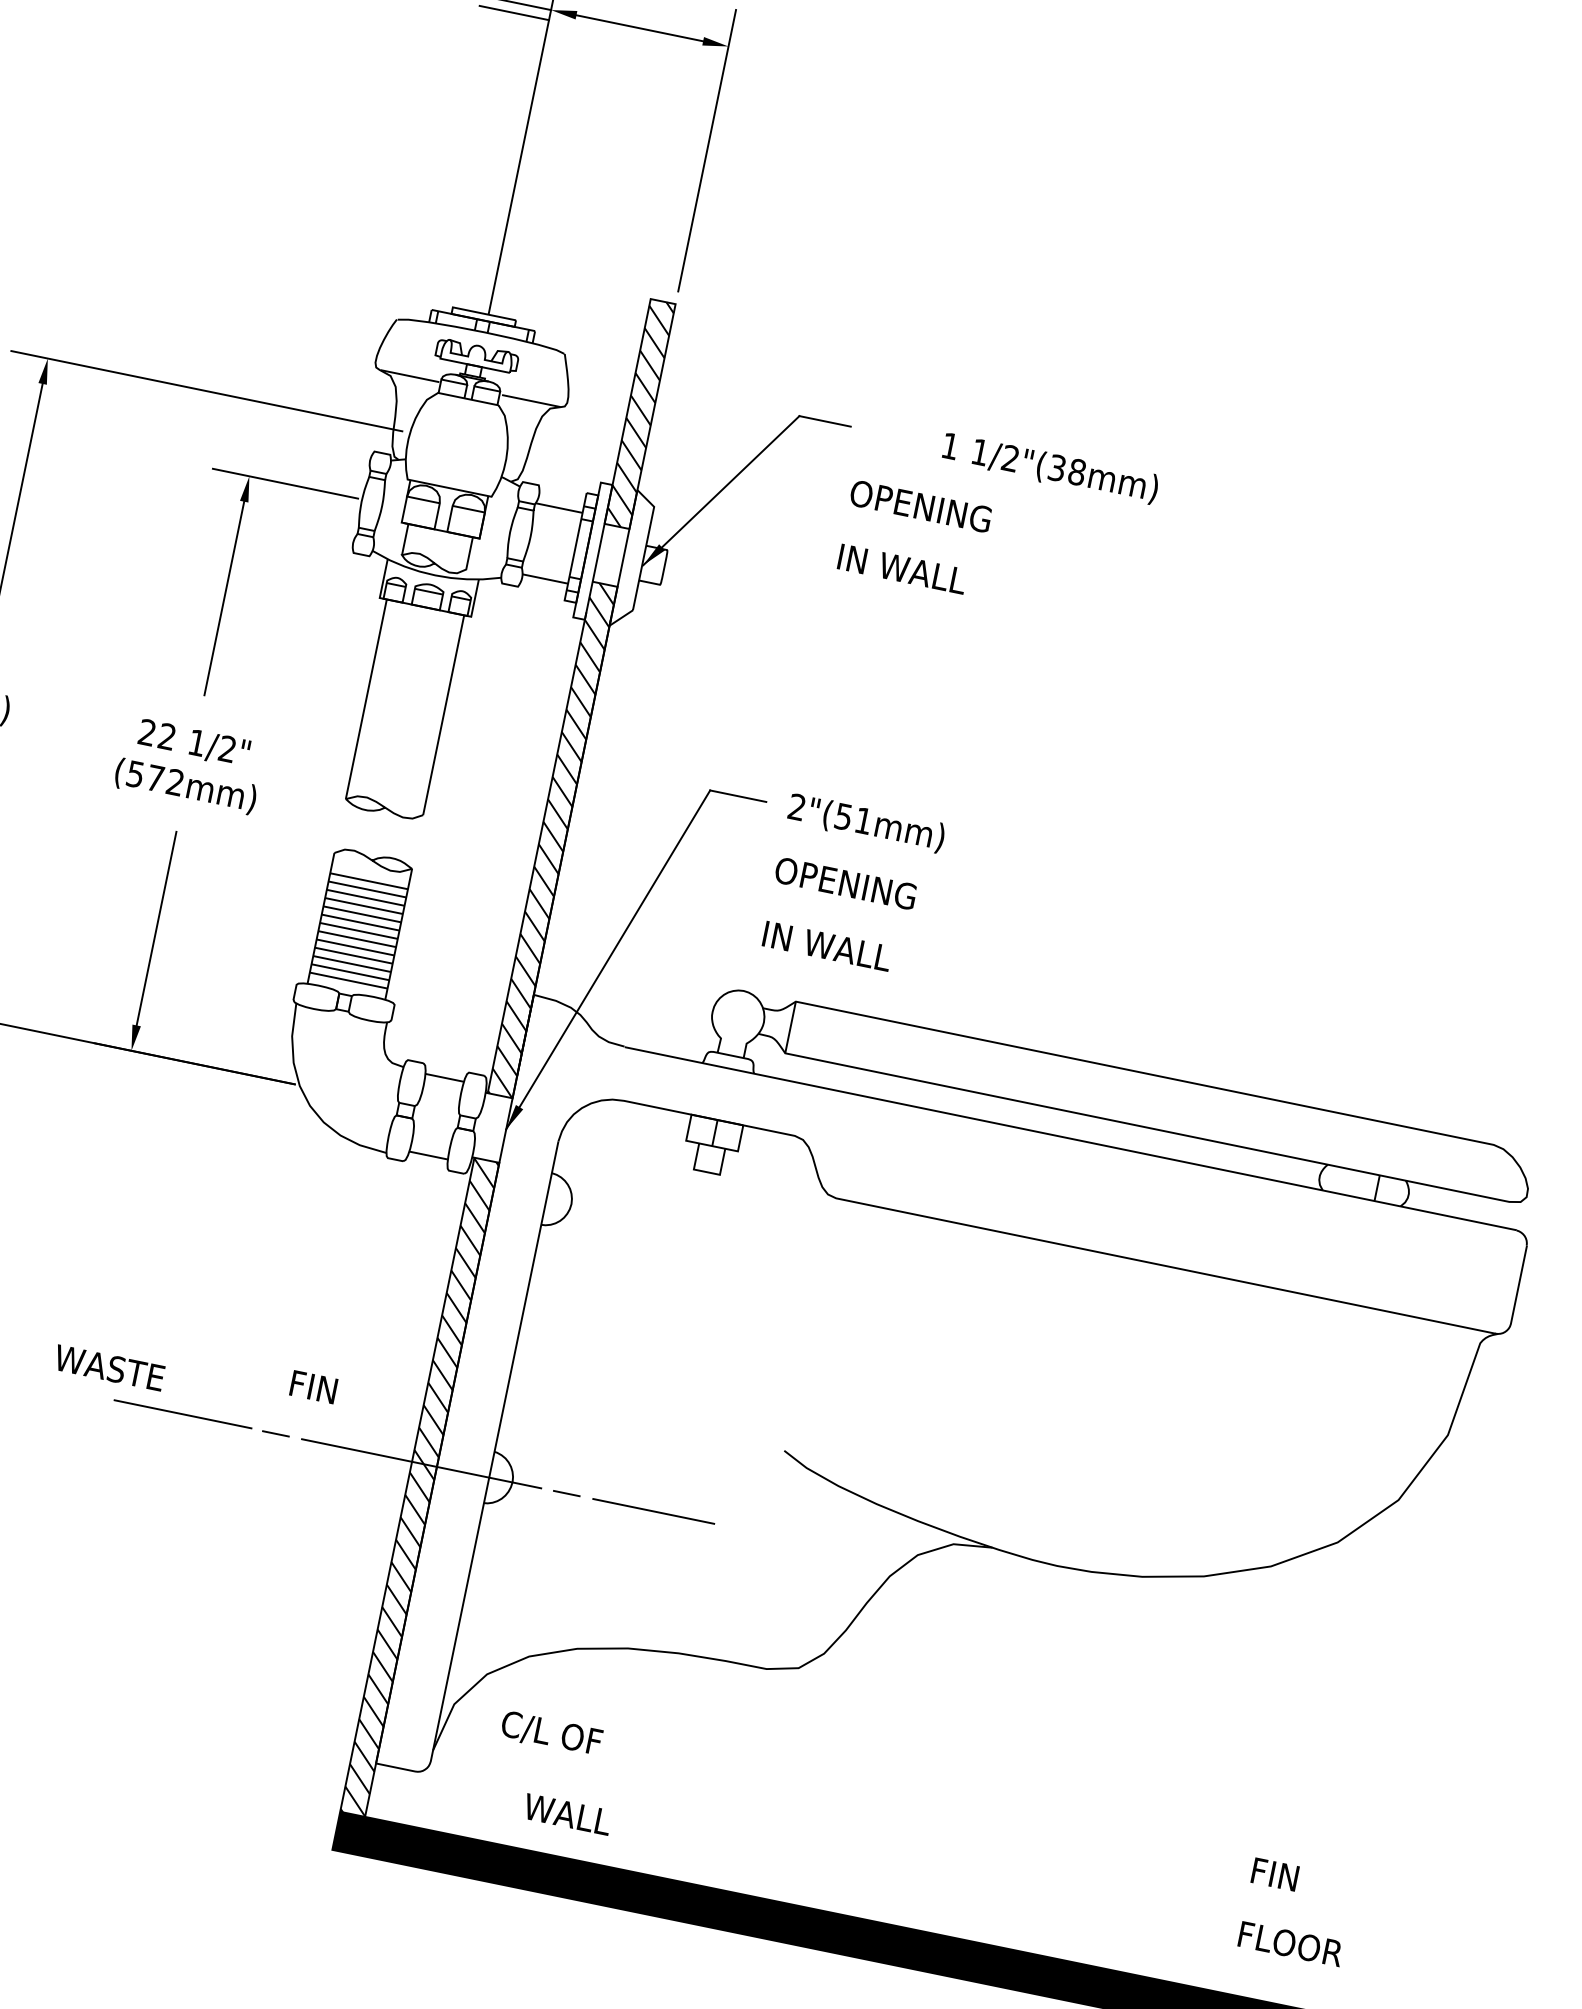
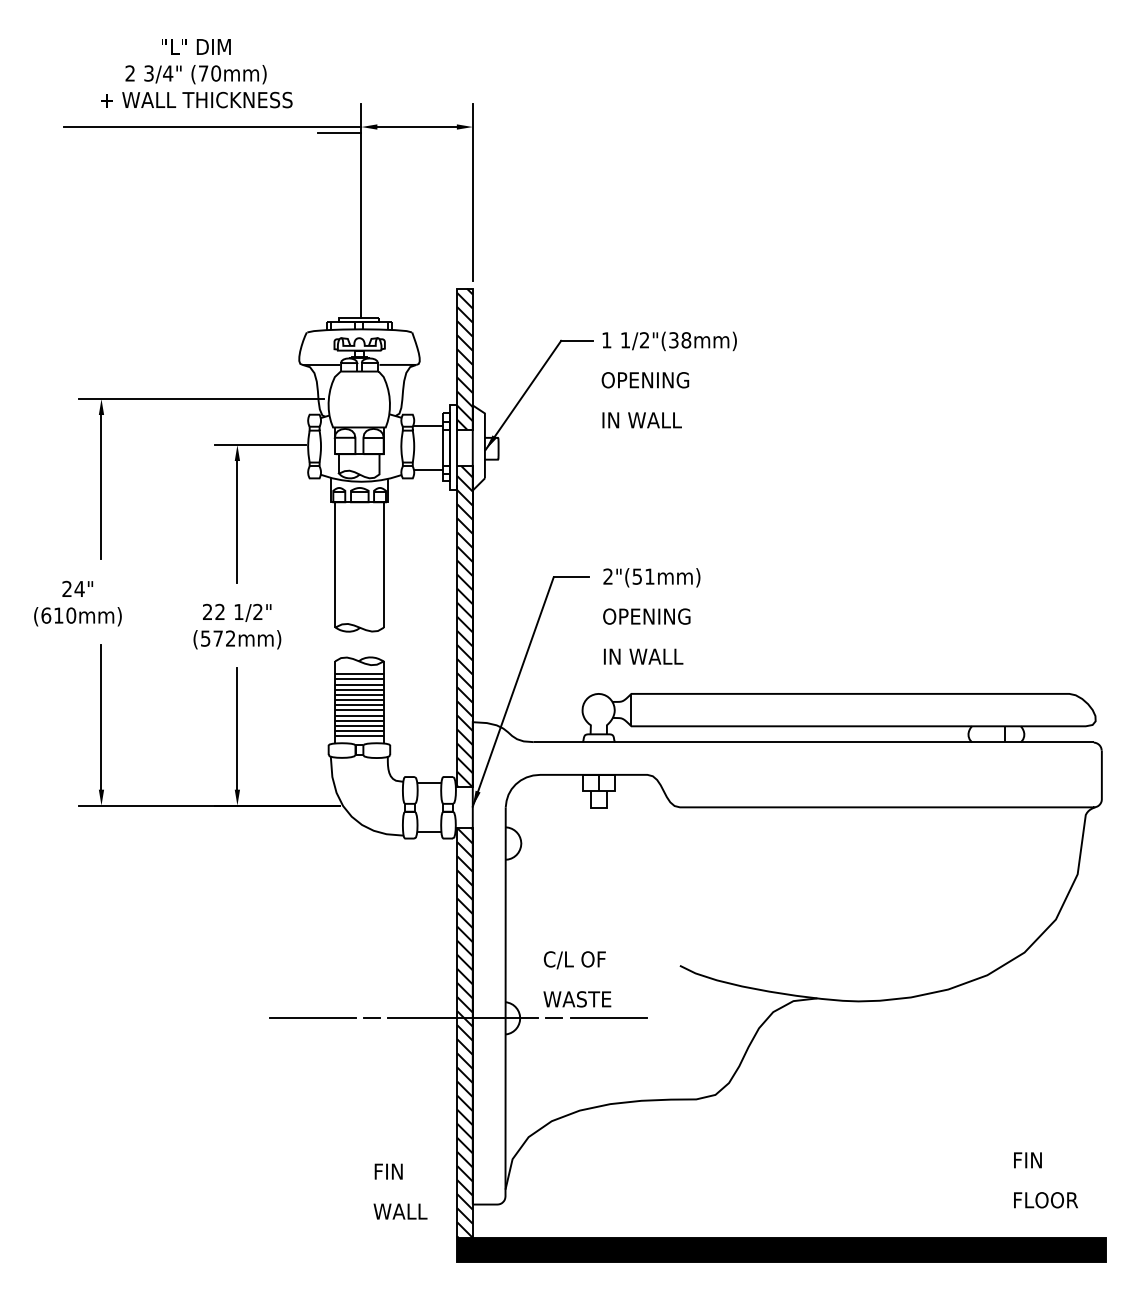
text: (1049, 468) -> (669, 341), moved
text: (109, 1368) -> (577, 999), moved
text: (313, 1386) -> (388, 1171), moved
text: (550, 1734) -> (574, 960), moved
text: (567, 1814) -> (400, 1211), moved

